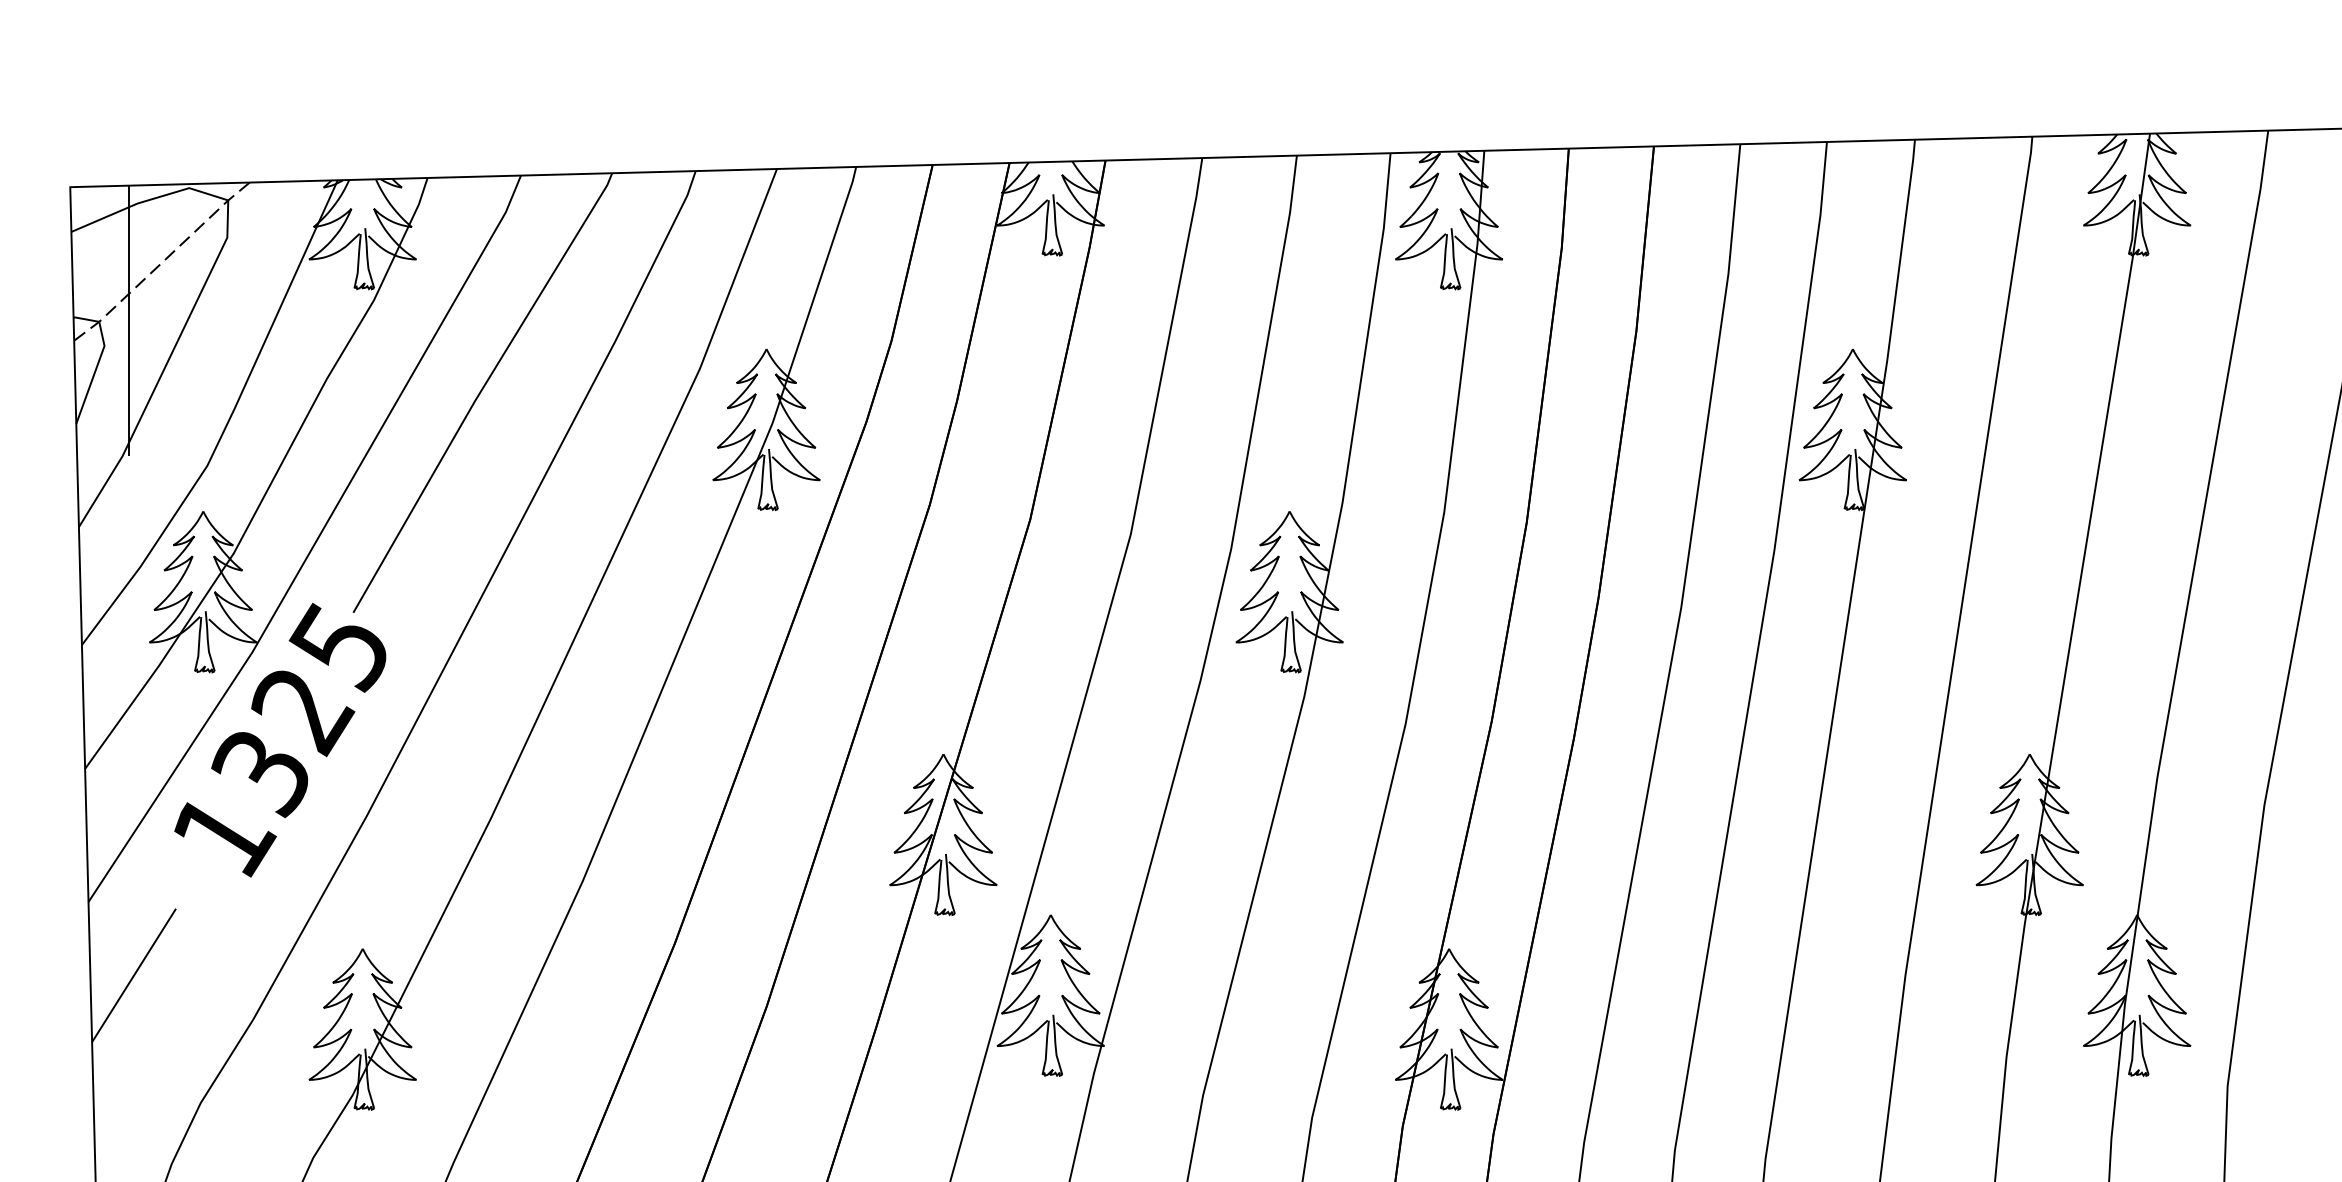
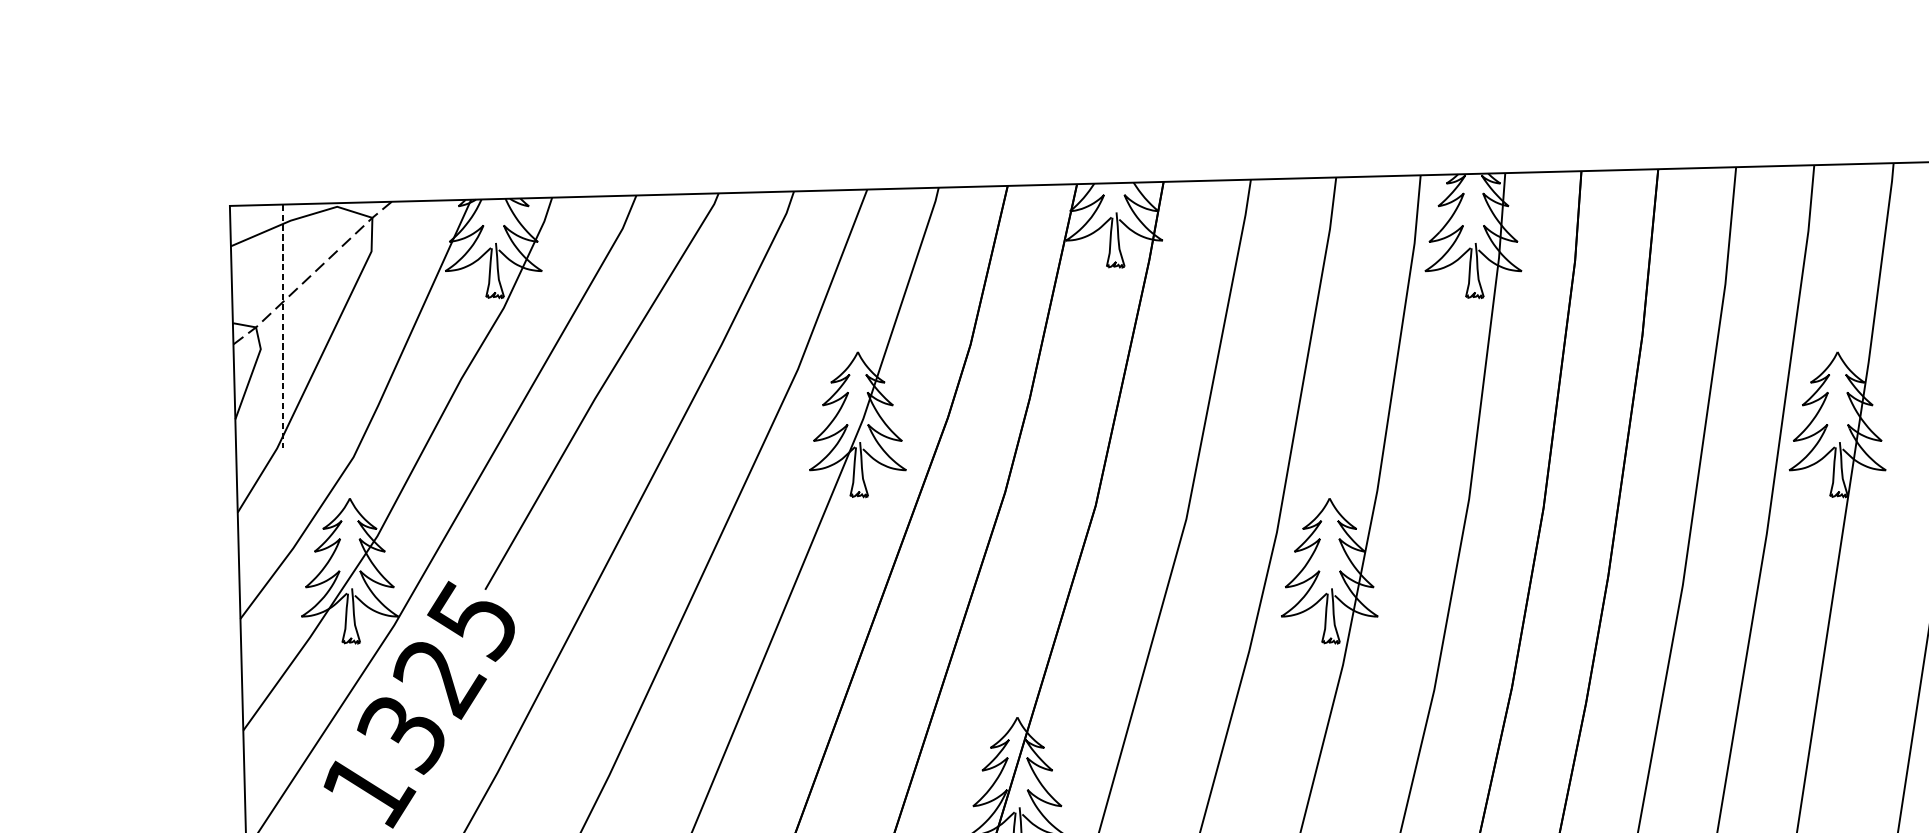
line: (128, 320) -> (282, 326), solid -> dashed

